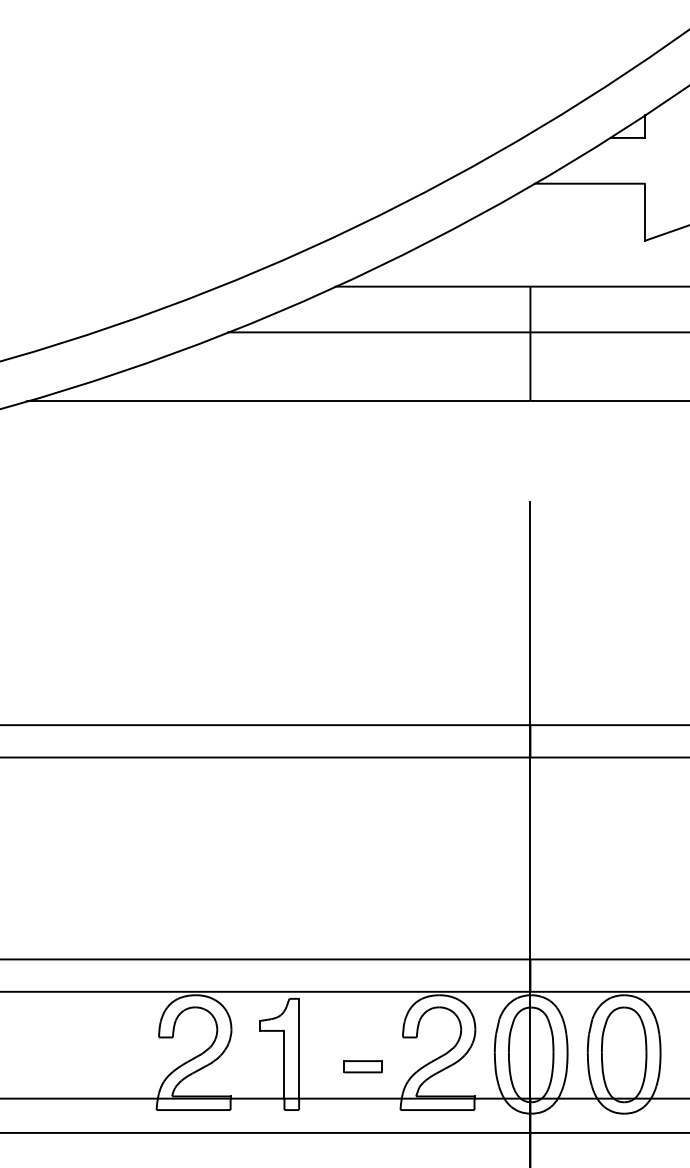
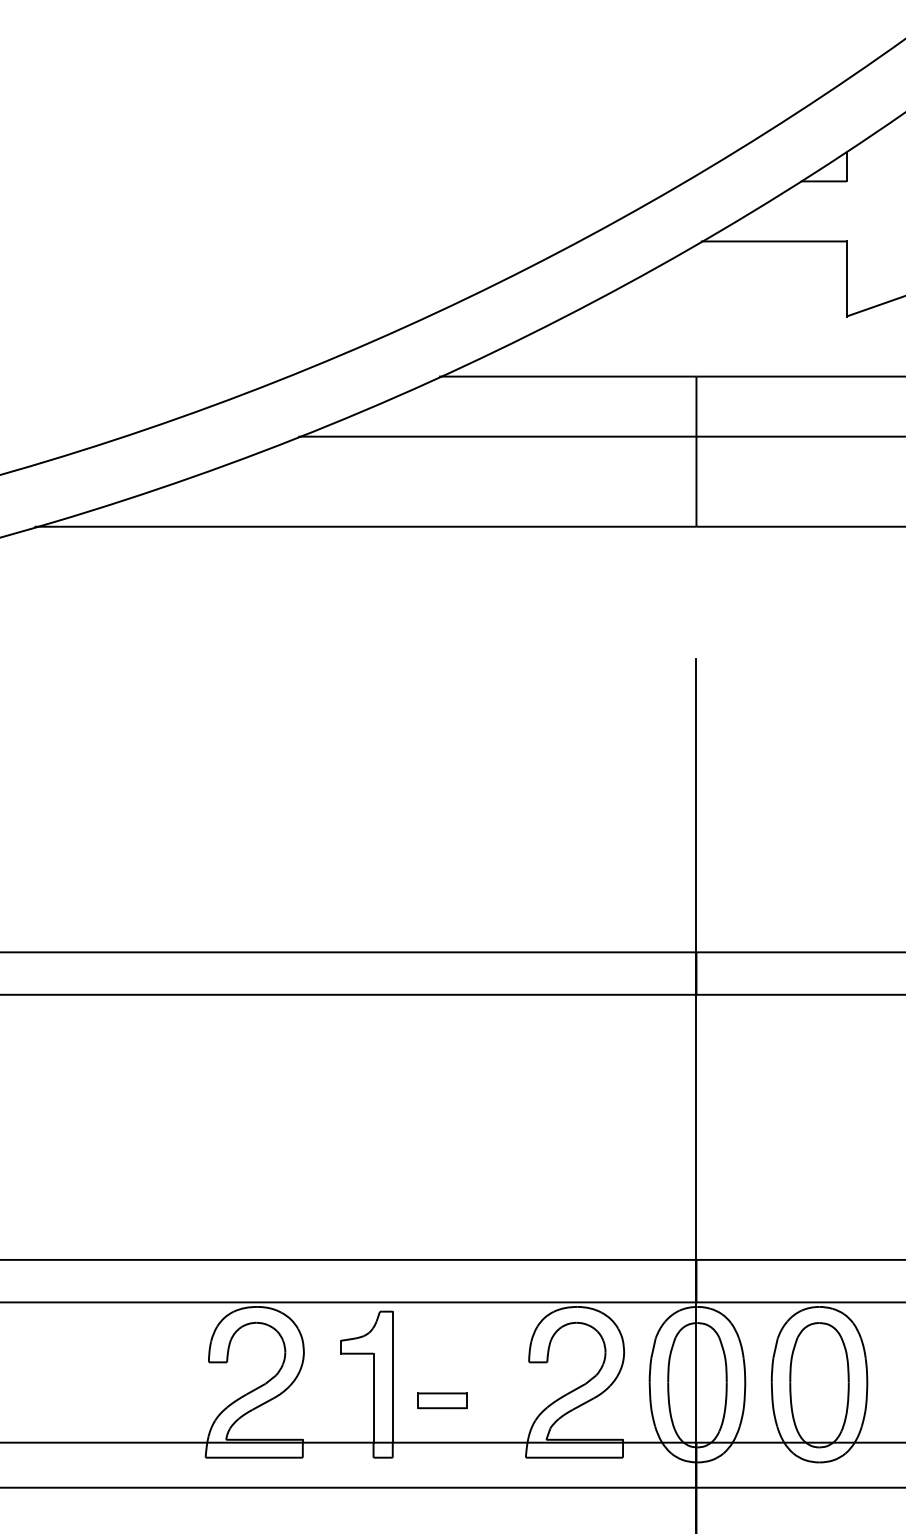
part: (362, 1066) -> (441, 1400), moved

